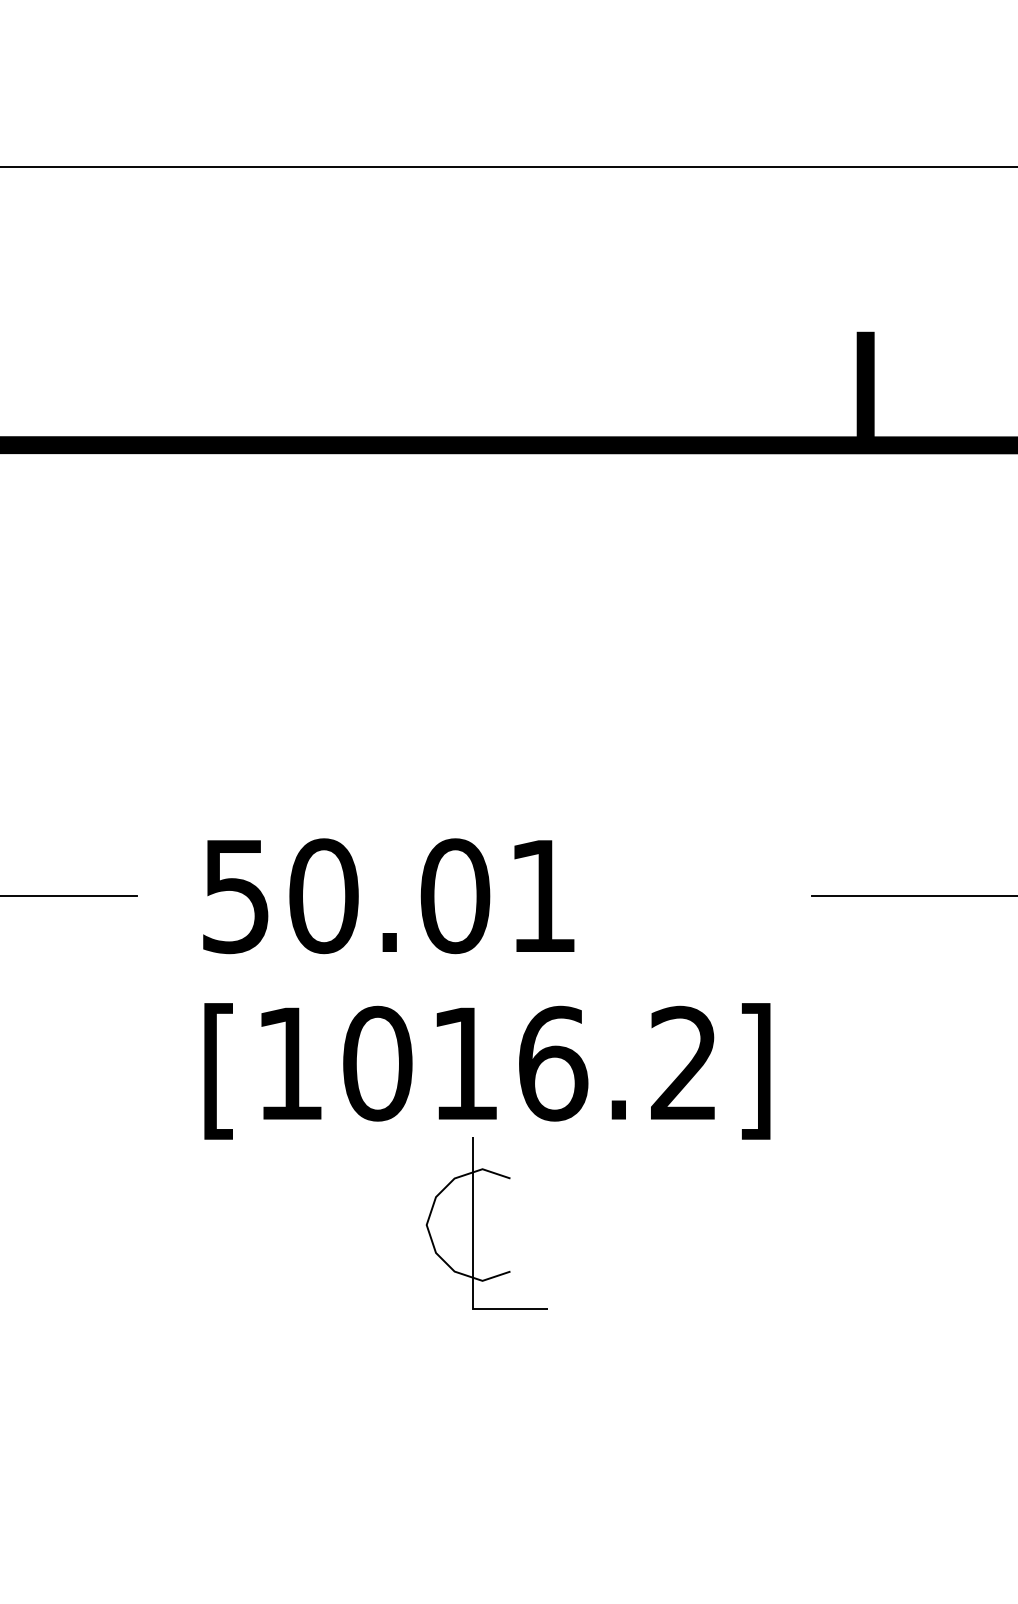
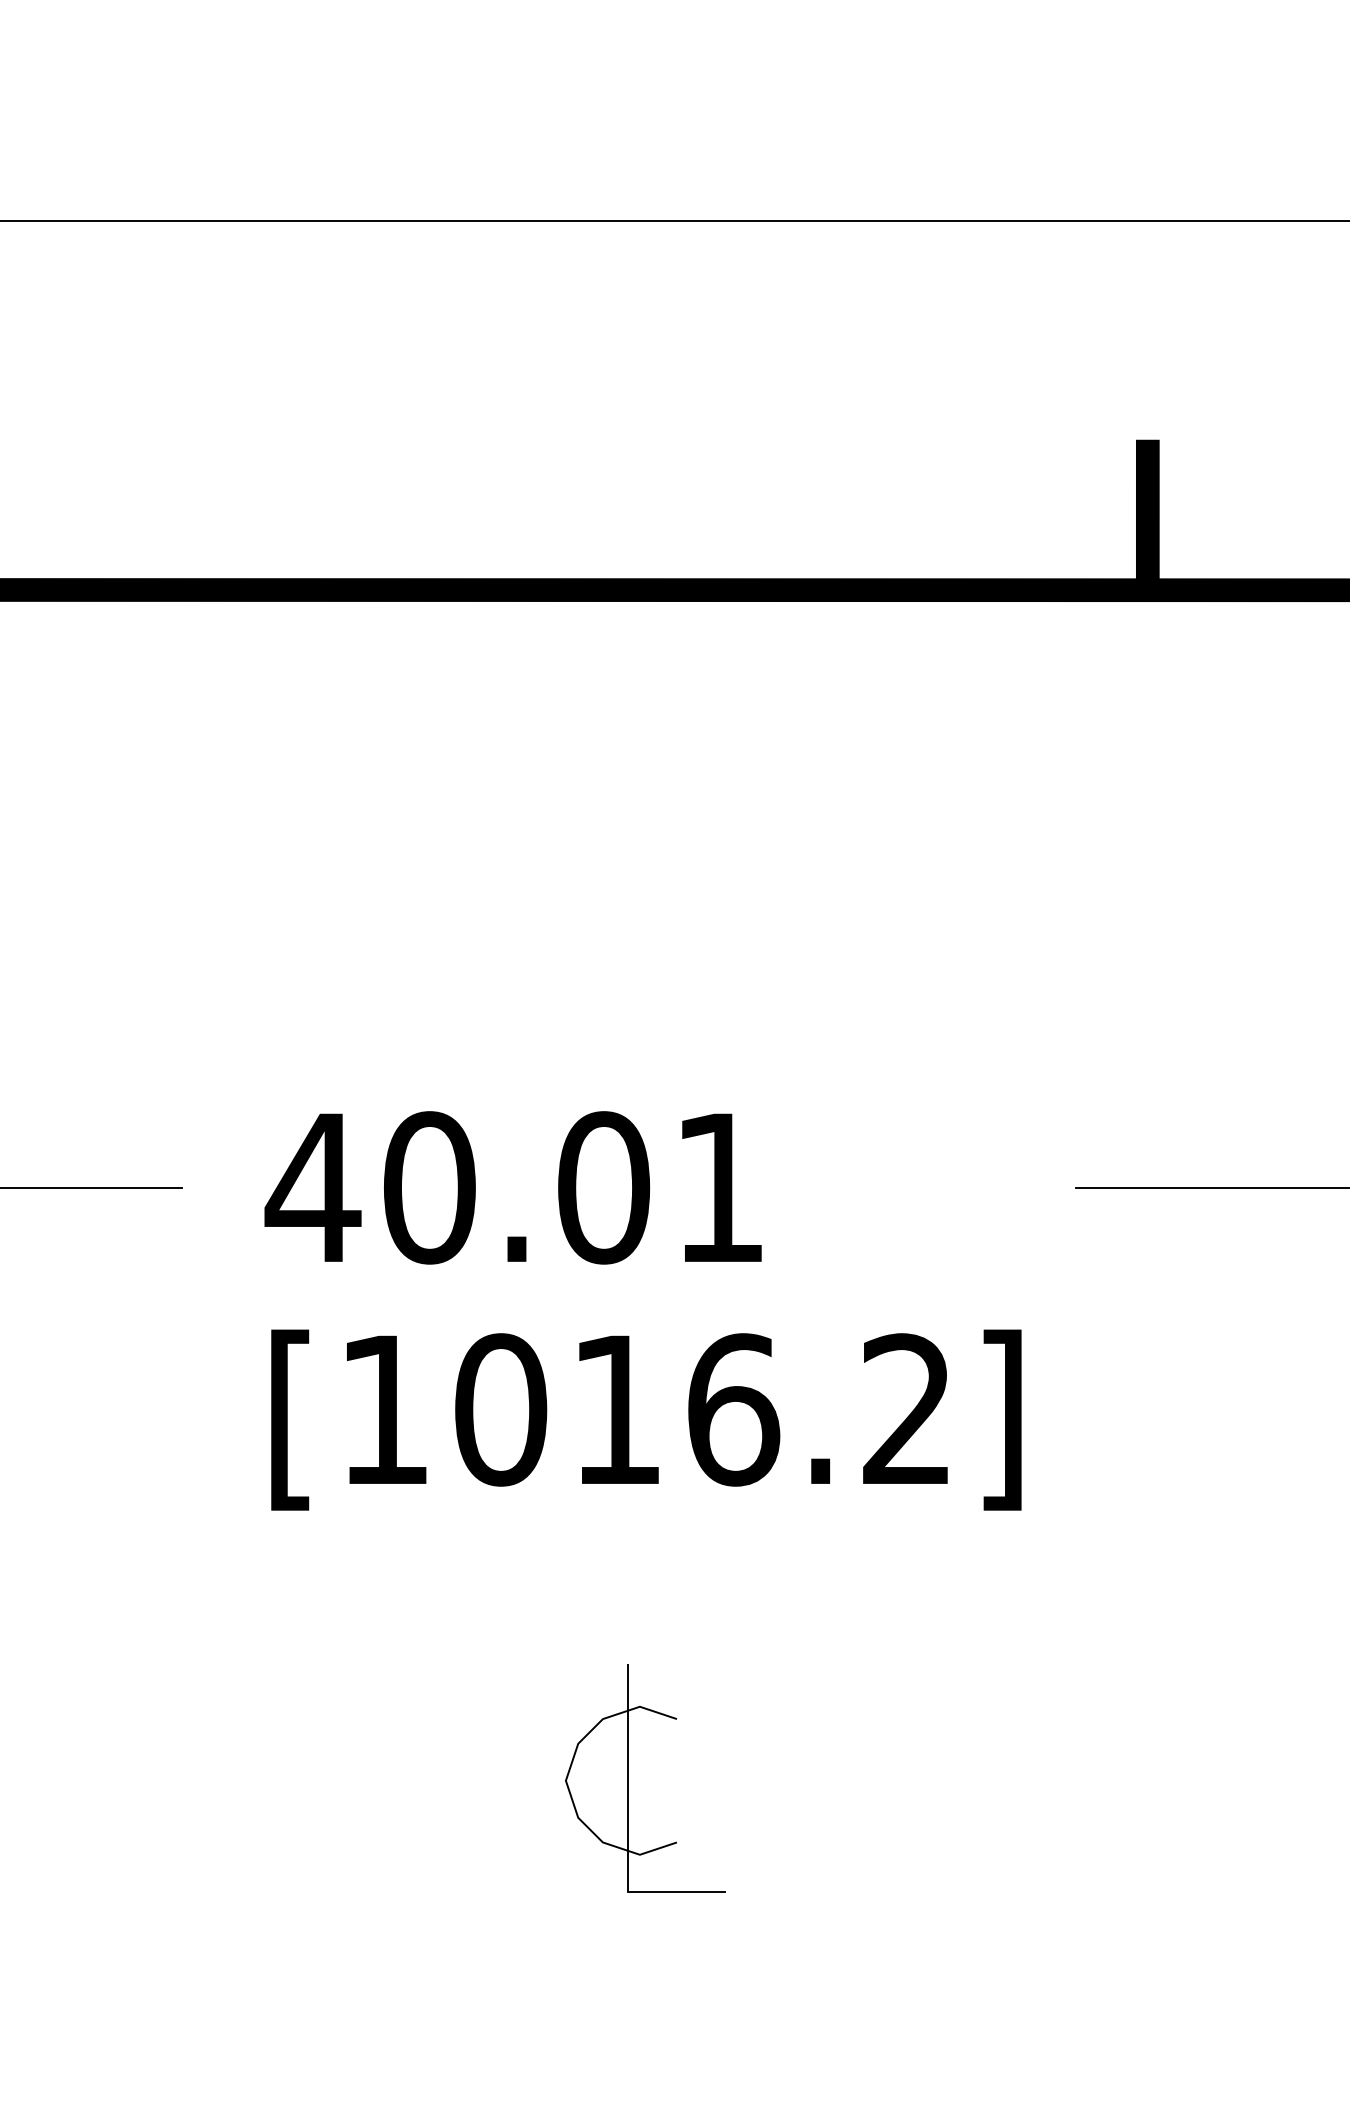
text: (235, 896) -> (312, 1188), 50.01 -> 40.01
part: (473, 1223) -> (628, 1778), moved

